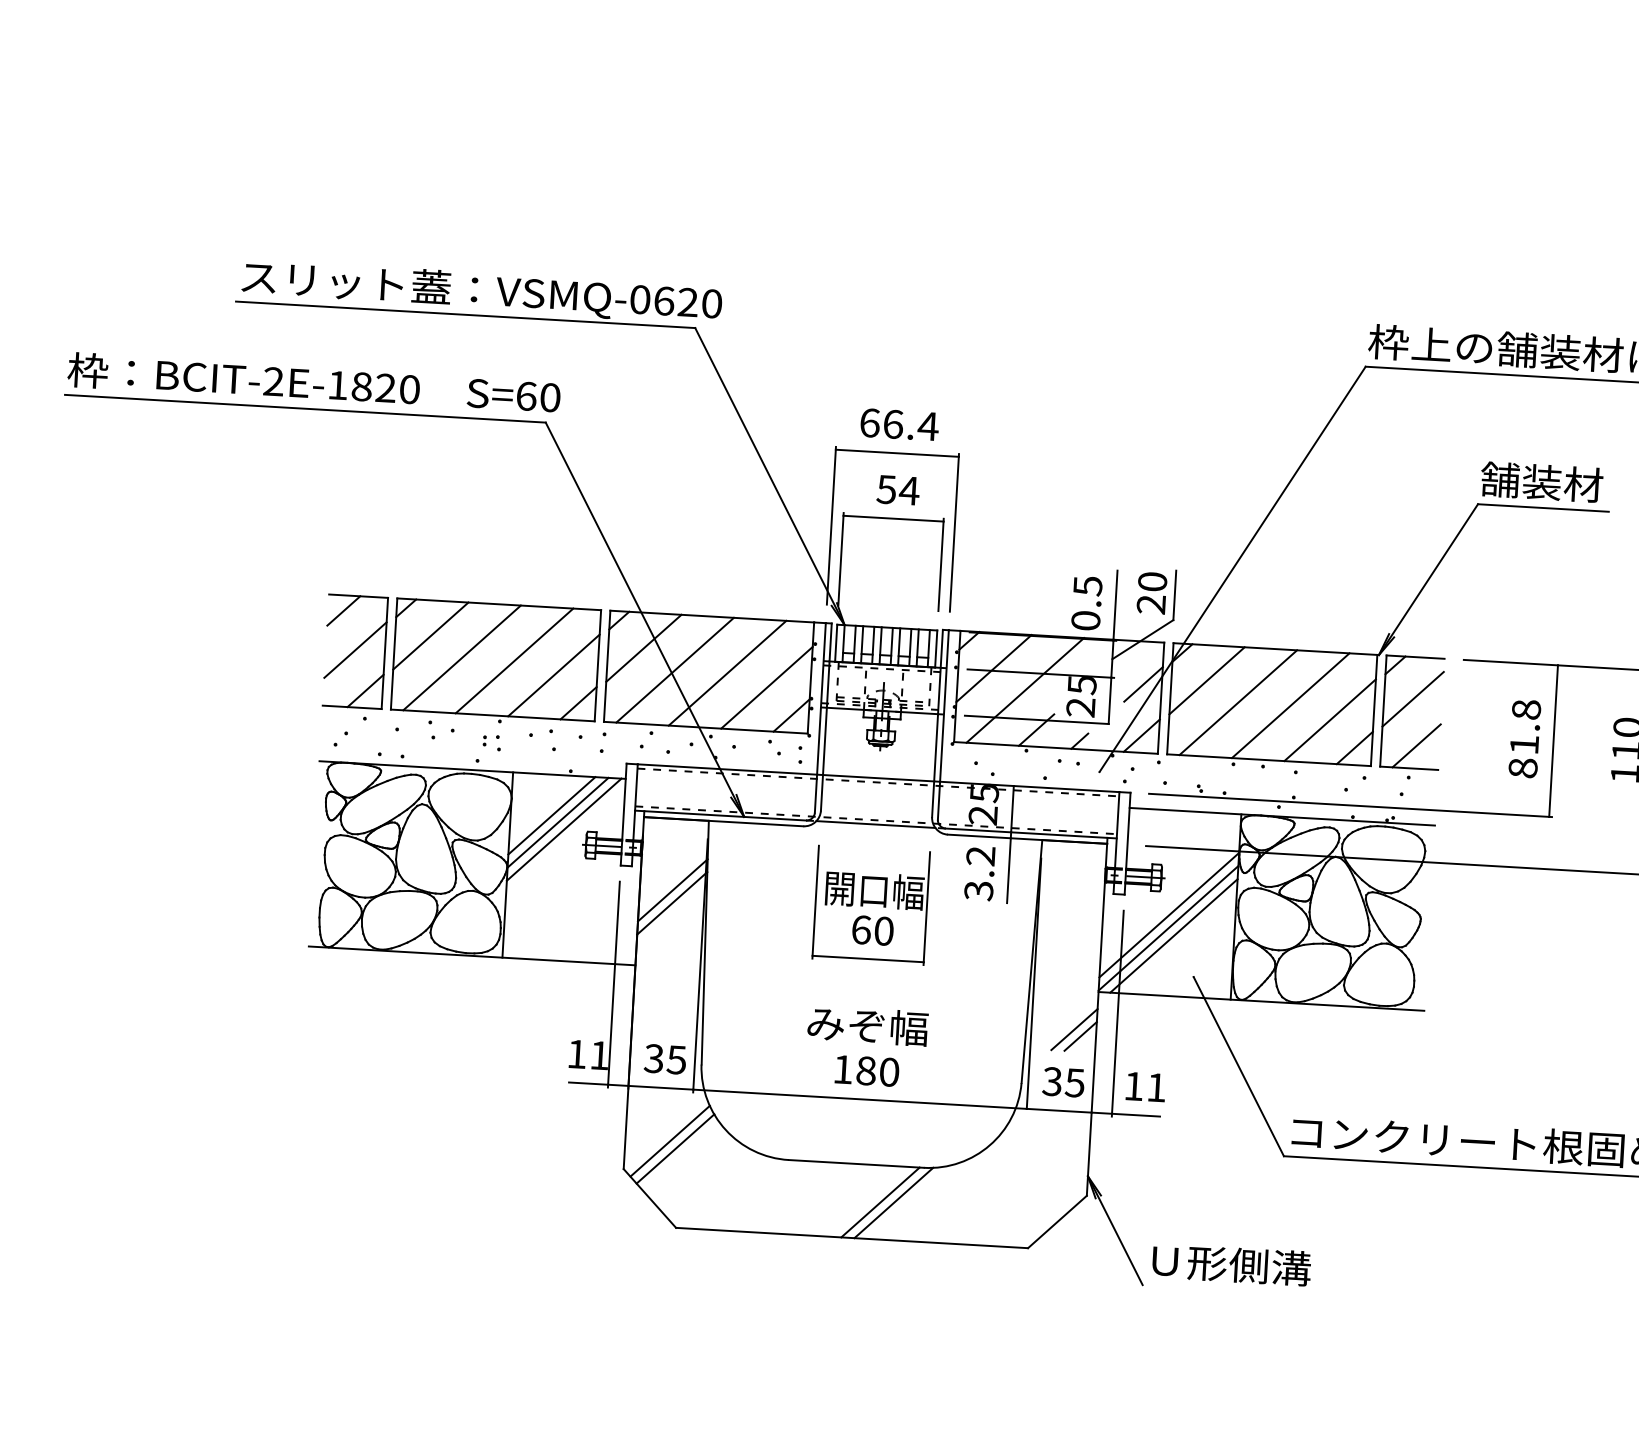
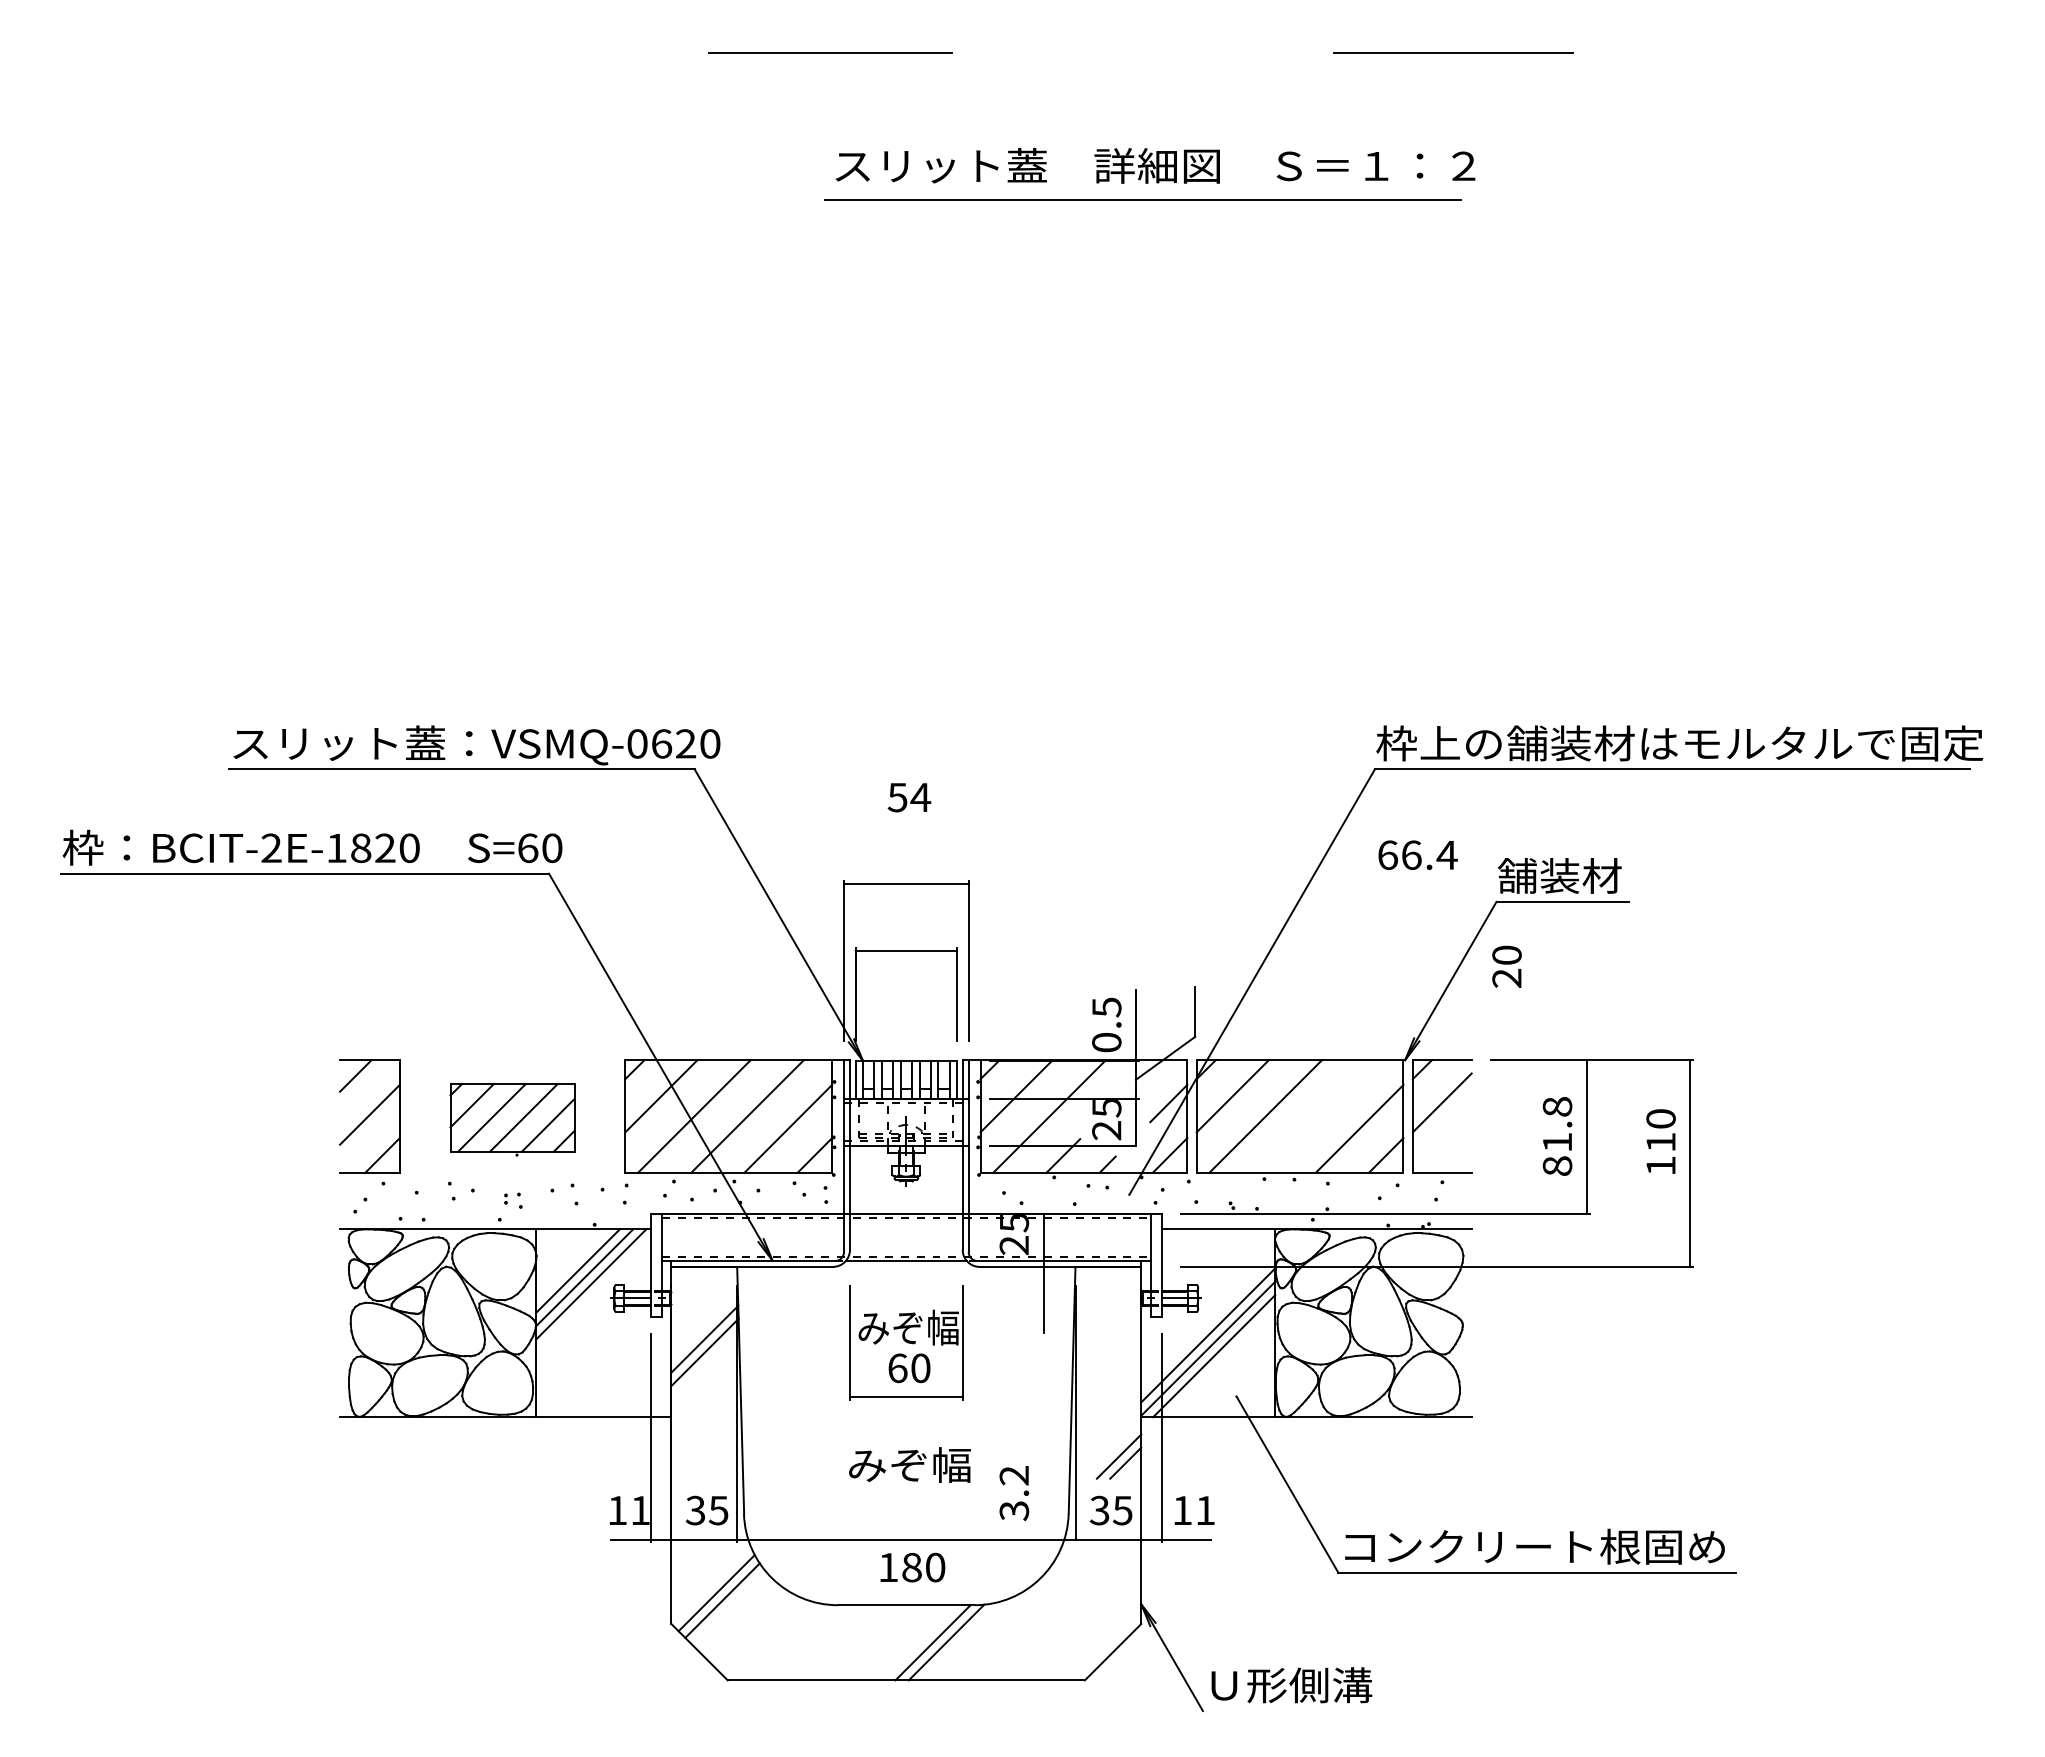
text: (899, 423) -> (1417, 854), moved
text: (898, 490) -> (909, 797), moved
text: (1151, 592) -> (1506, 966), moved
part: (495, 662) -> (512, 1119), size x0.6
line: (1290, 705) -> (1318, 1116), removed
line: (1416, 745) -> (1448, 1149), removed
text: (980, 873) -> (1014, 1493), moved
text: (856, 890) -> (890, 1328), 開口幅 -> みぞ幅
text: (866, 1070) -> (912, 1567), moved

